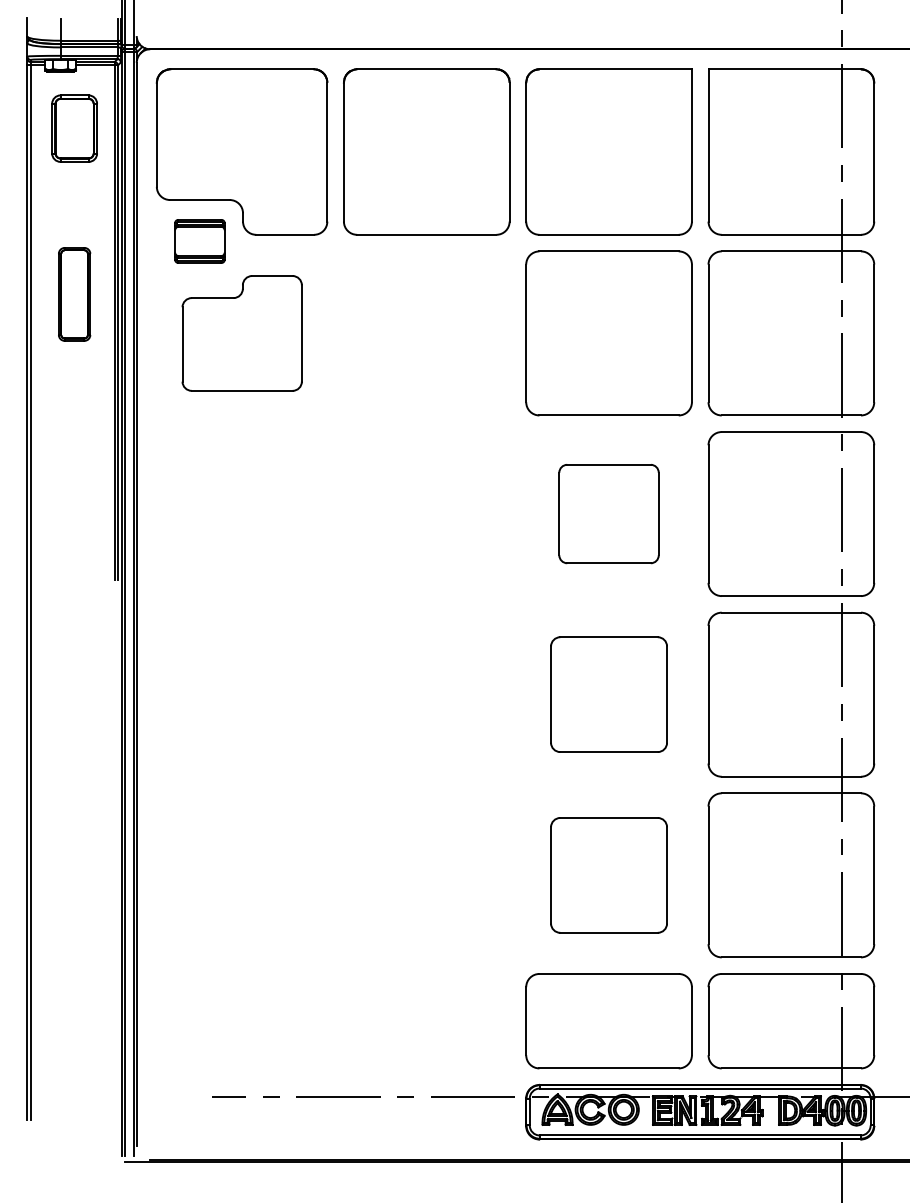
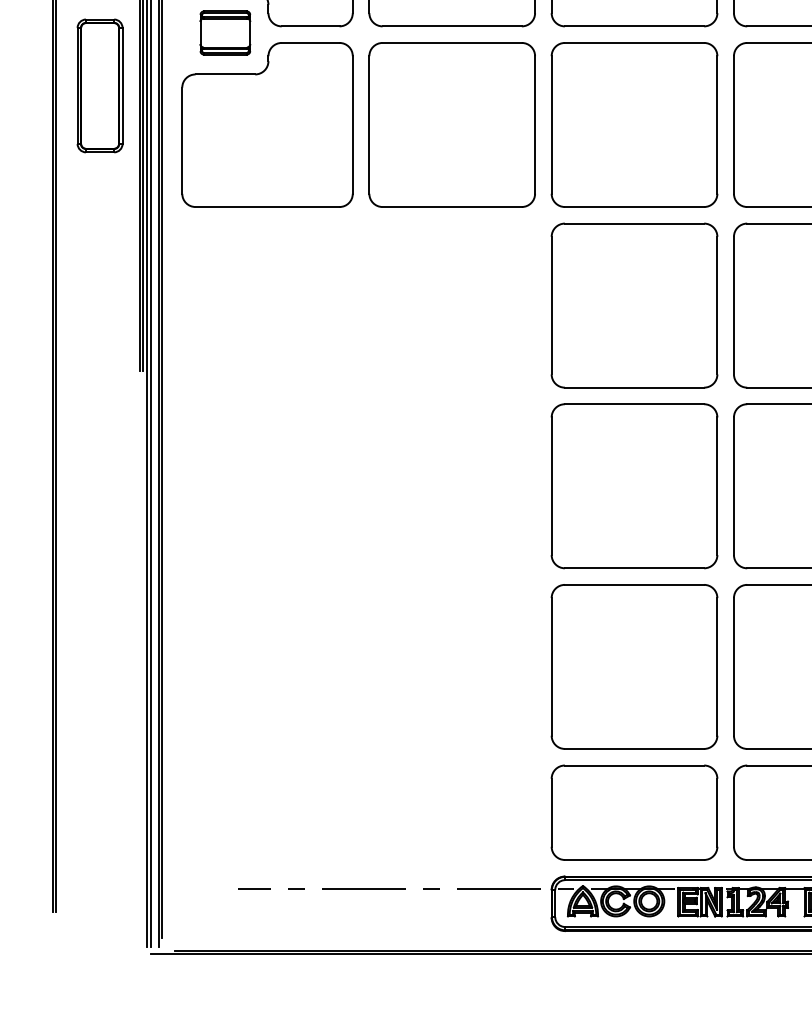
part: (74, 294) -> (99, 86), size x1.43
part: (242, 333) -> (267, 125), size x1.43
part: (426, 333) -> (451, 125), added
part: (608, 513) -> (633, 305), size x1.67
part: (608, 694) -> (633, 486), size x1.43
part: (608, 875) -> (633, 667), size x1.43

